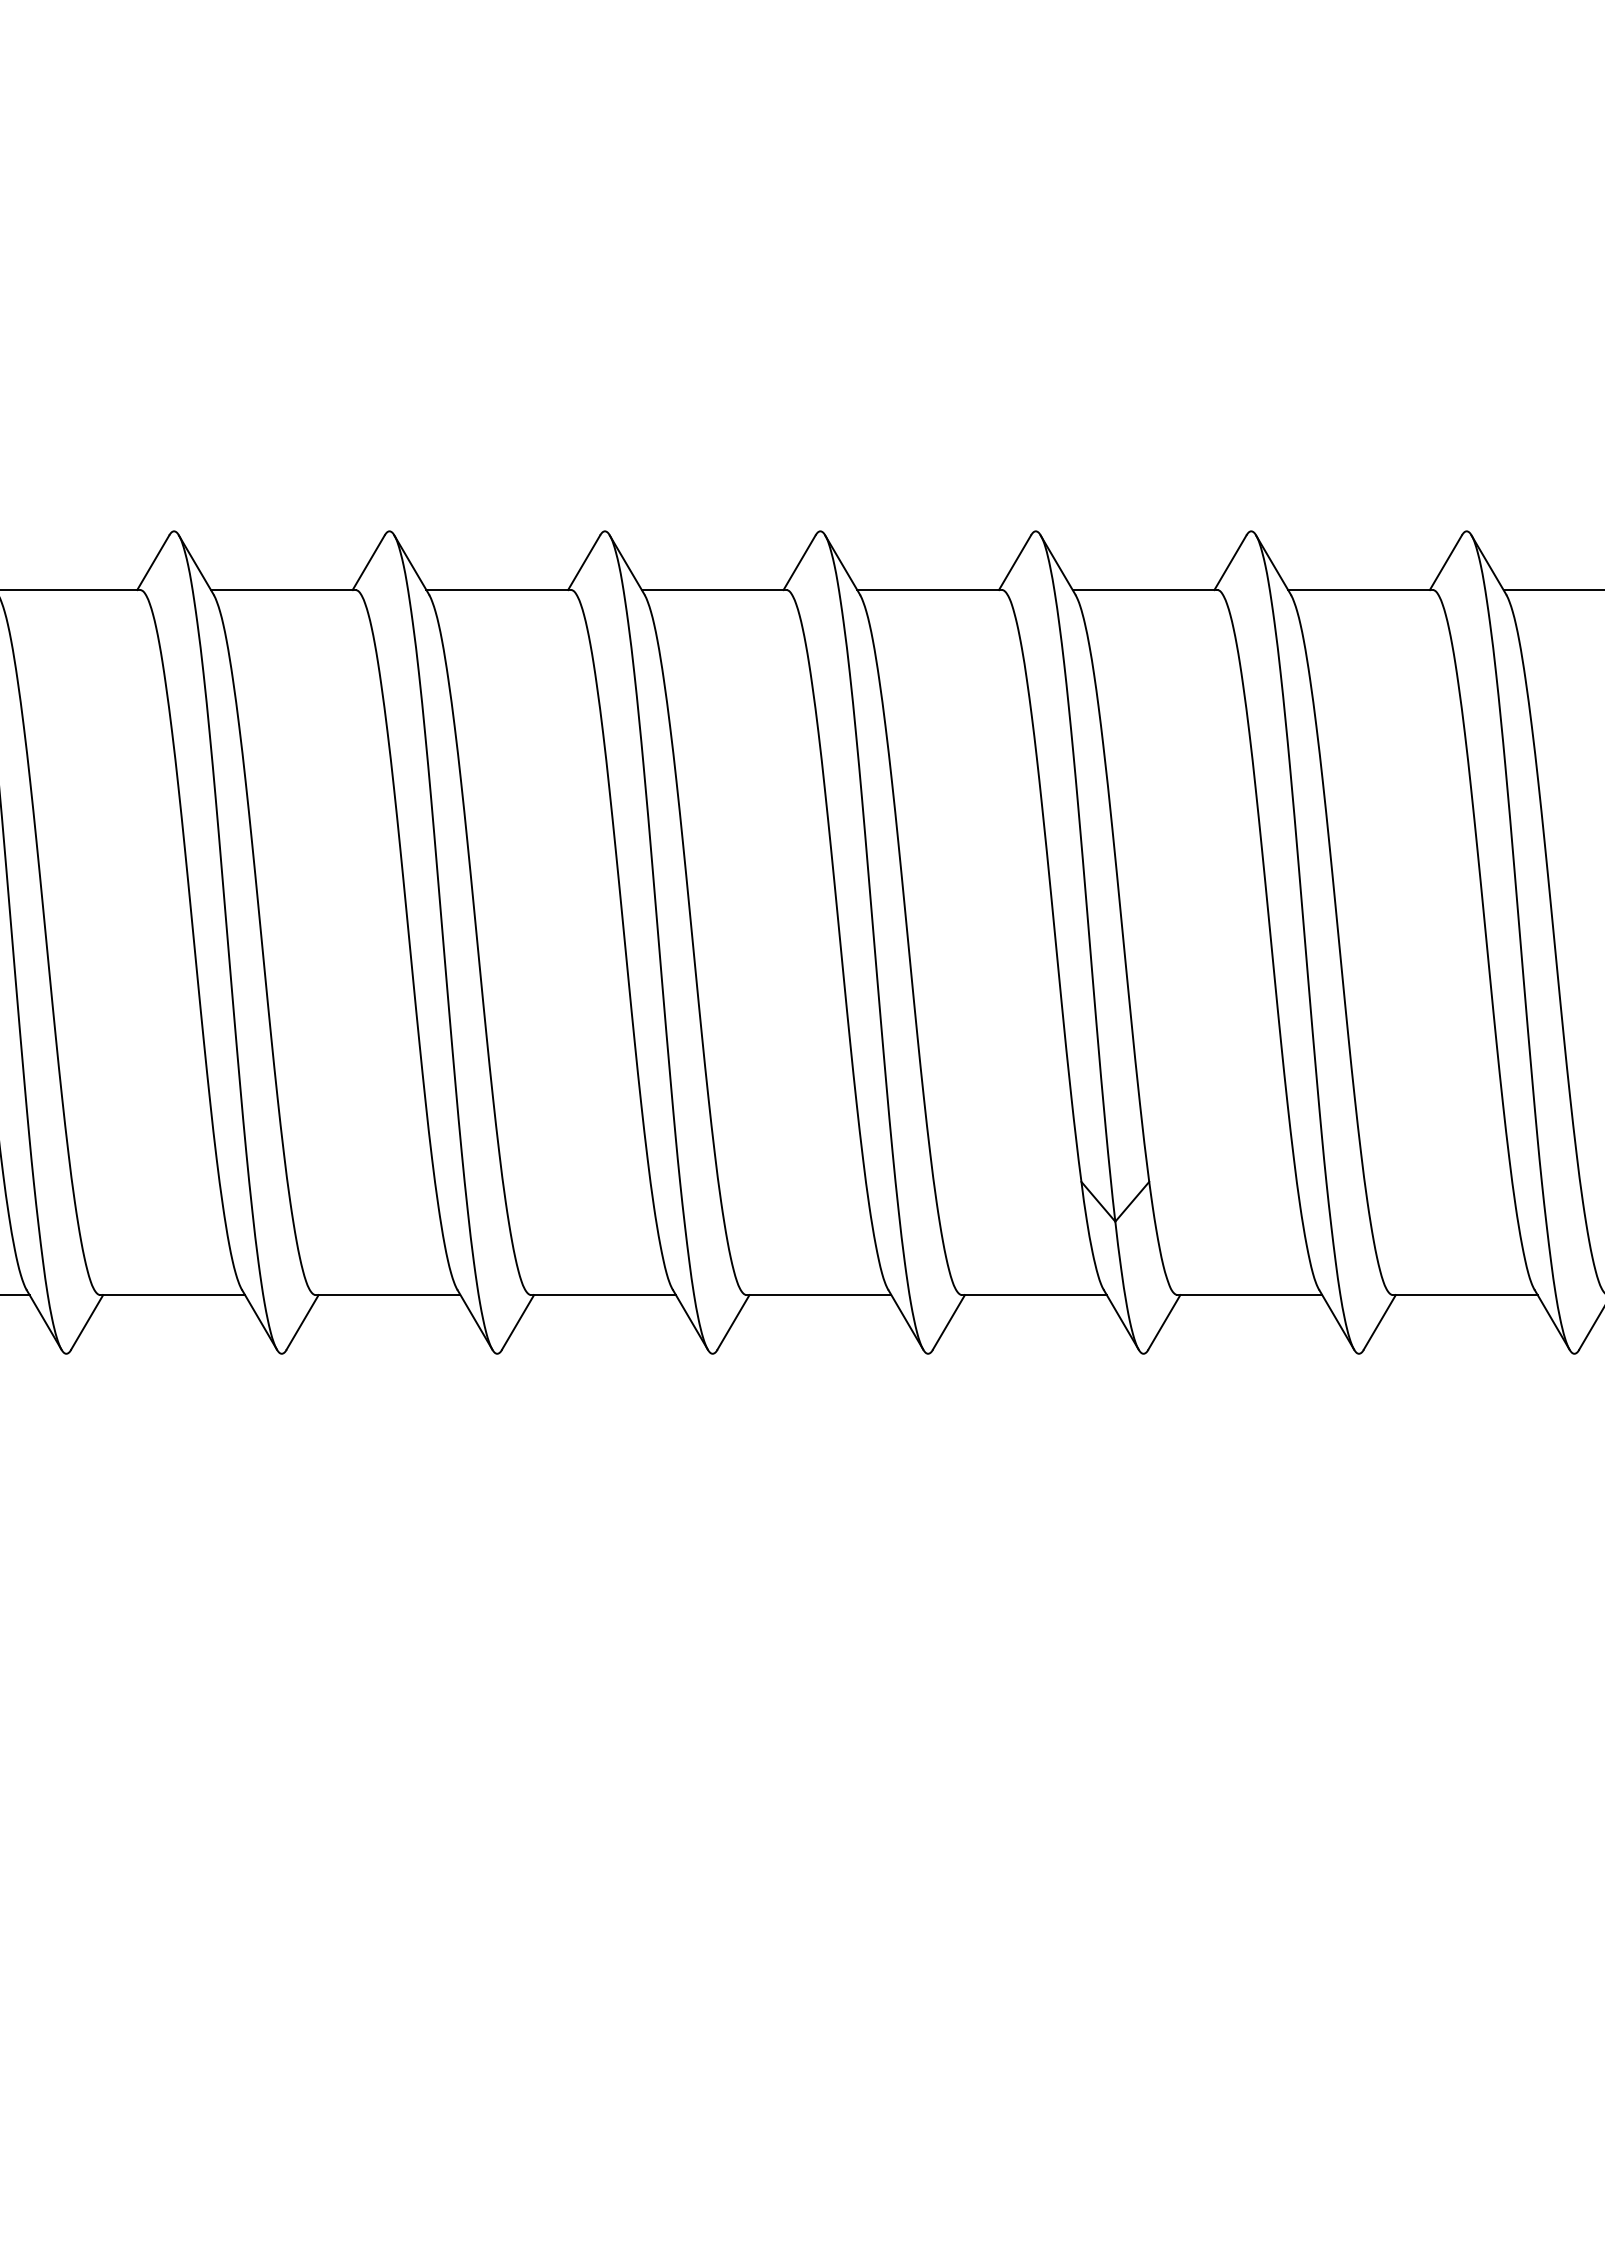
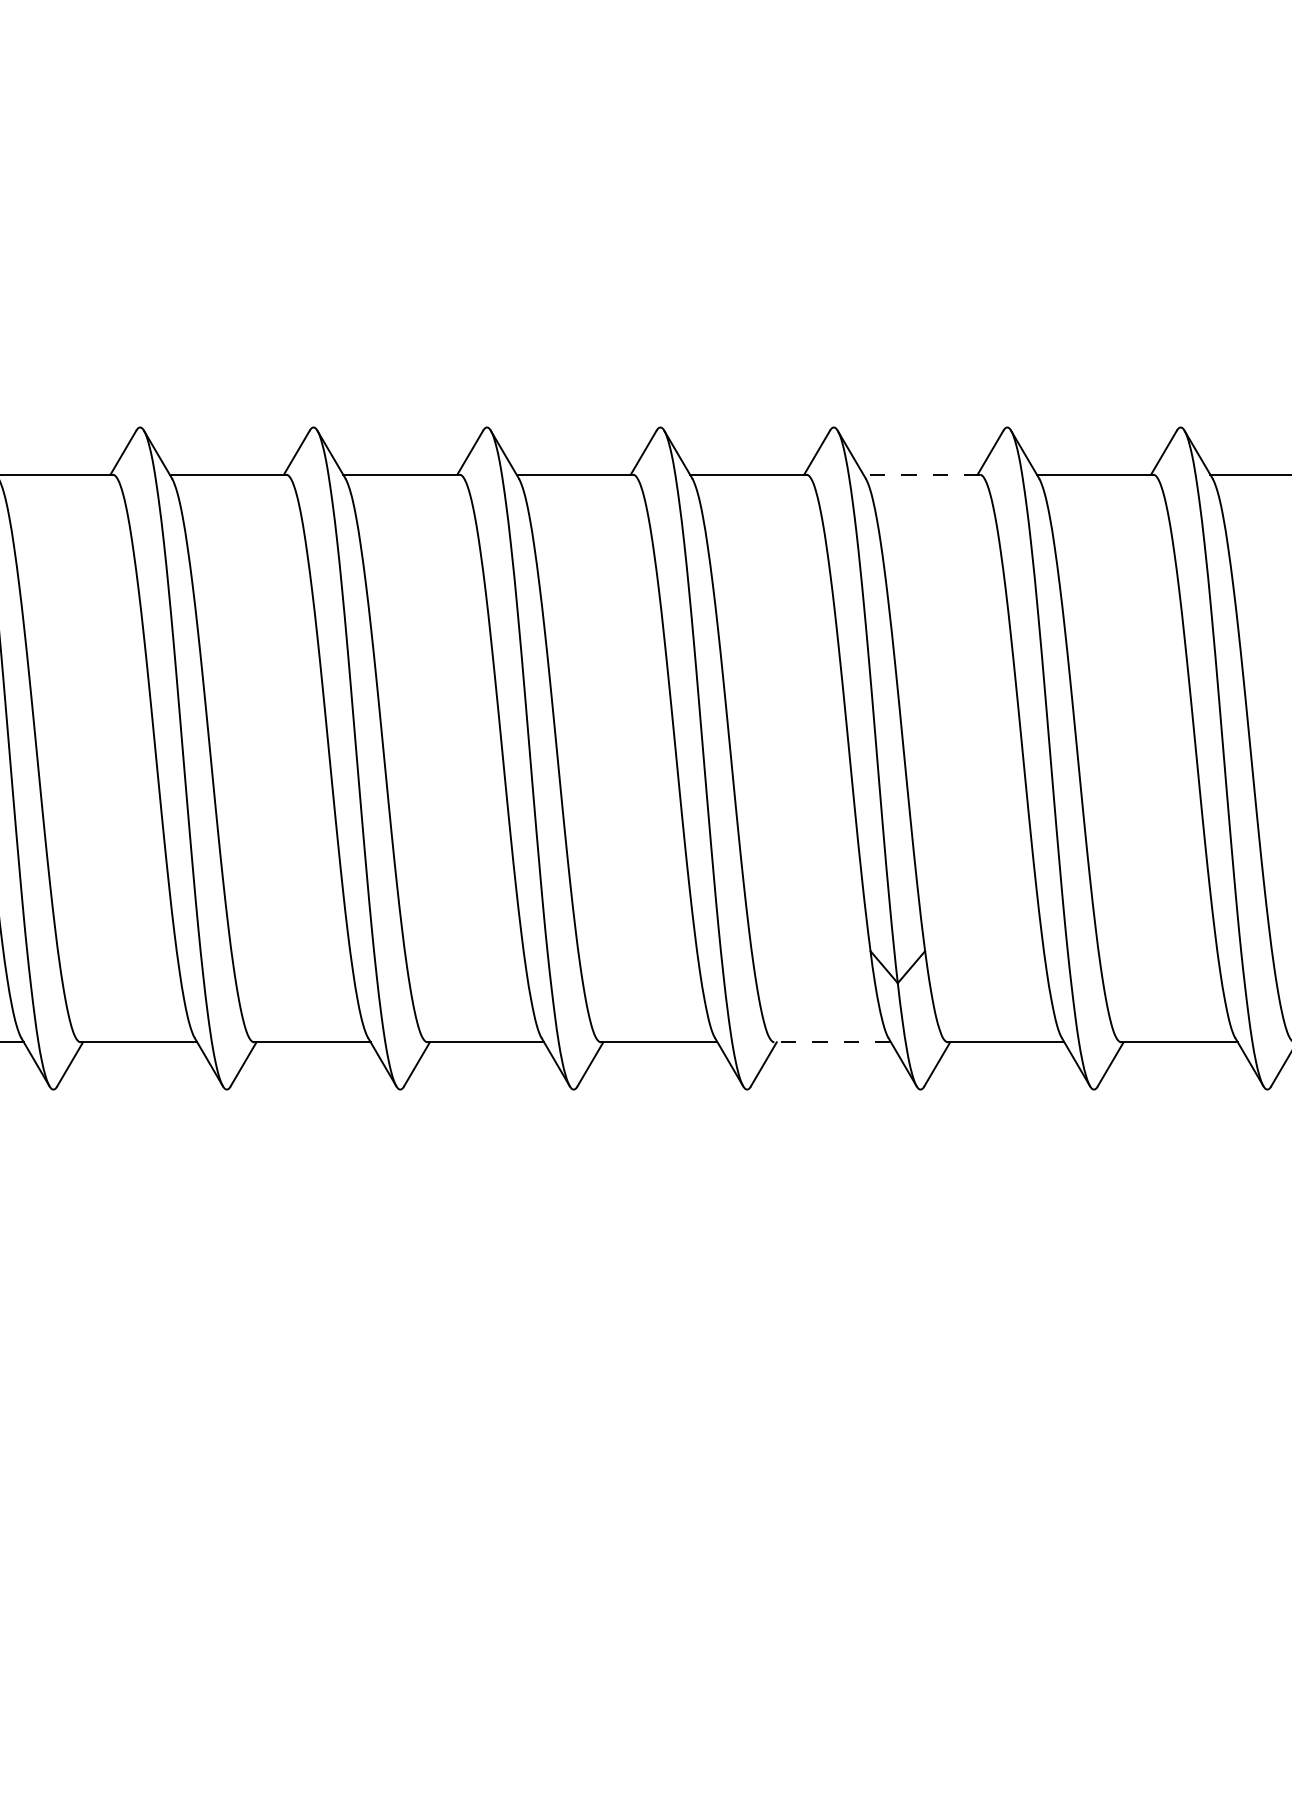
line: (1144, 590) -> (921, 475), solid -> dashed
line: (1033, 1295) -> (831, 1042), solid -> dashed

